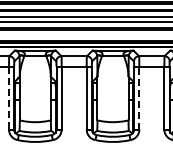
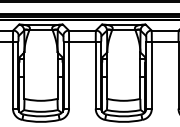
line: (139, 97) -> (152, 74), dashed -> solid
line: (9, 98) -> (13, 75), dashed -> solid

